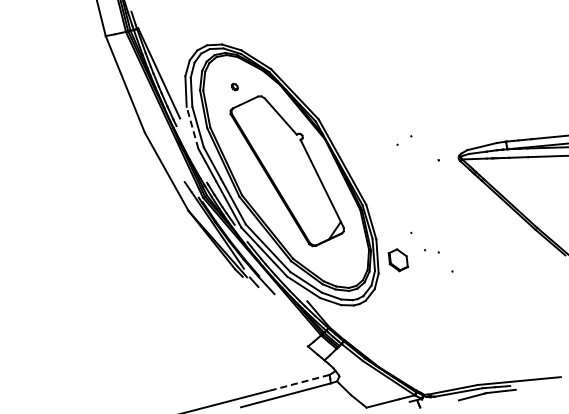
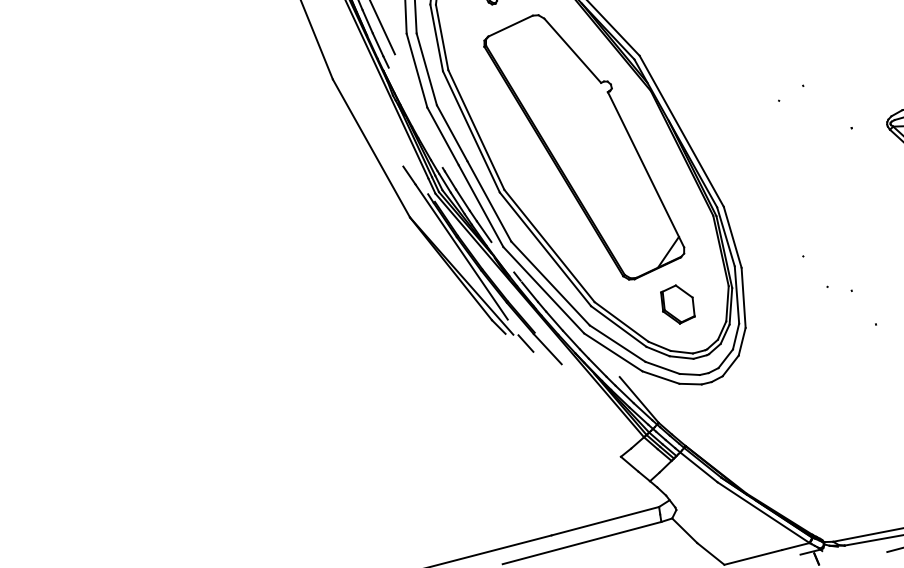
line: (192, 127) -> (416, 70), dashed -> solid
part: (397, 260) -> (676, 305), moved
line: (298, 383) -> (604, 522), dashed -> solid

